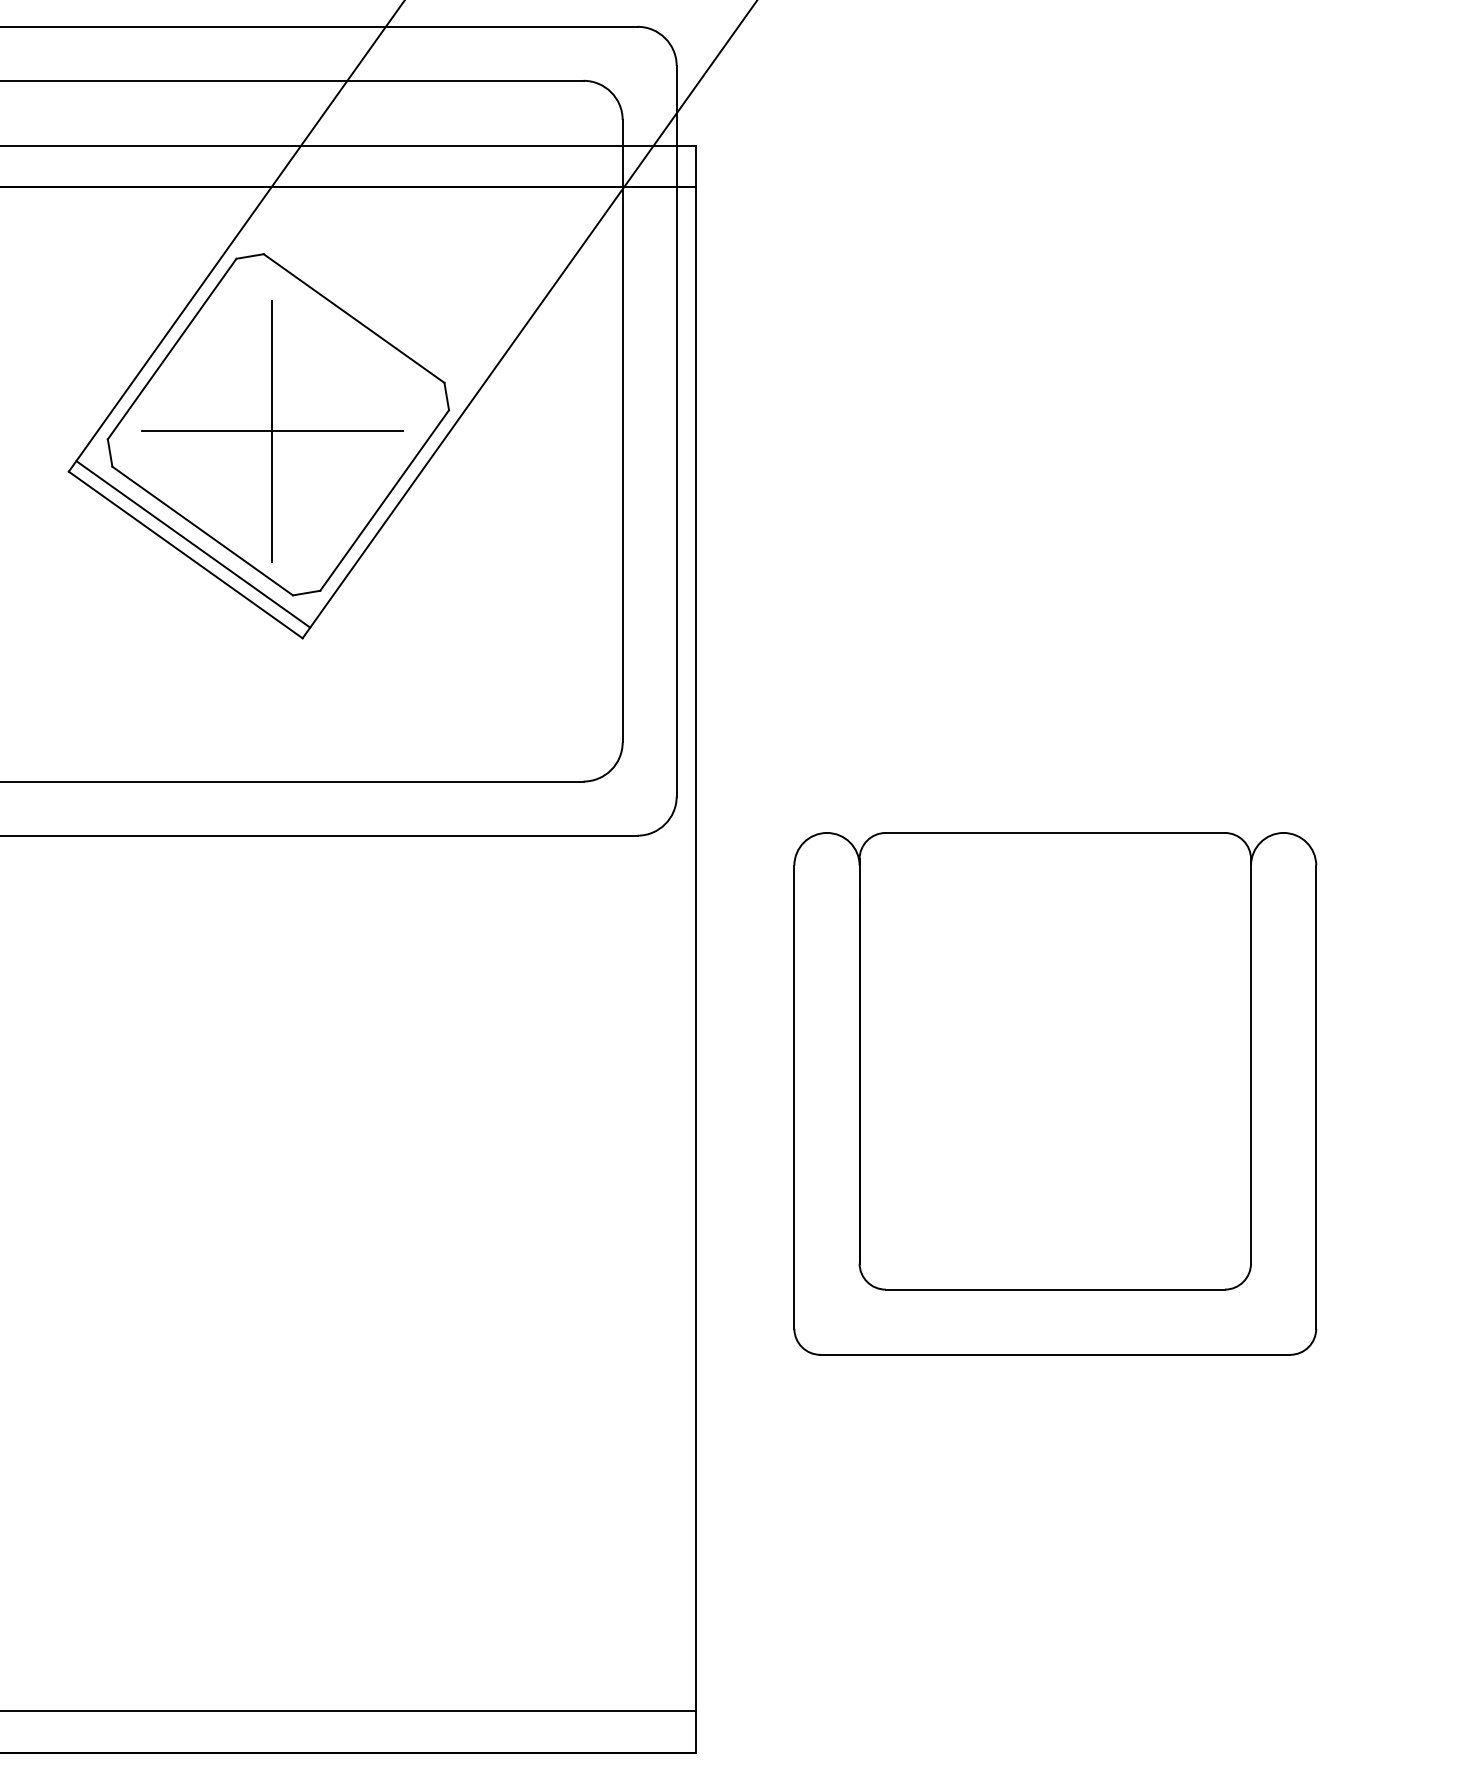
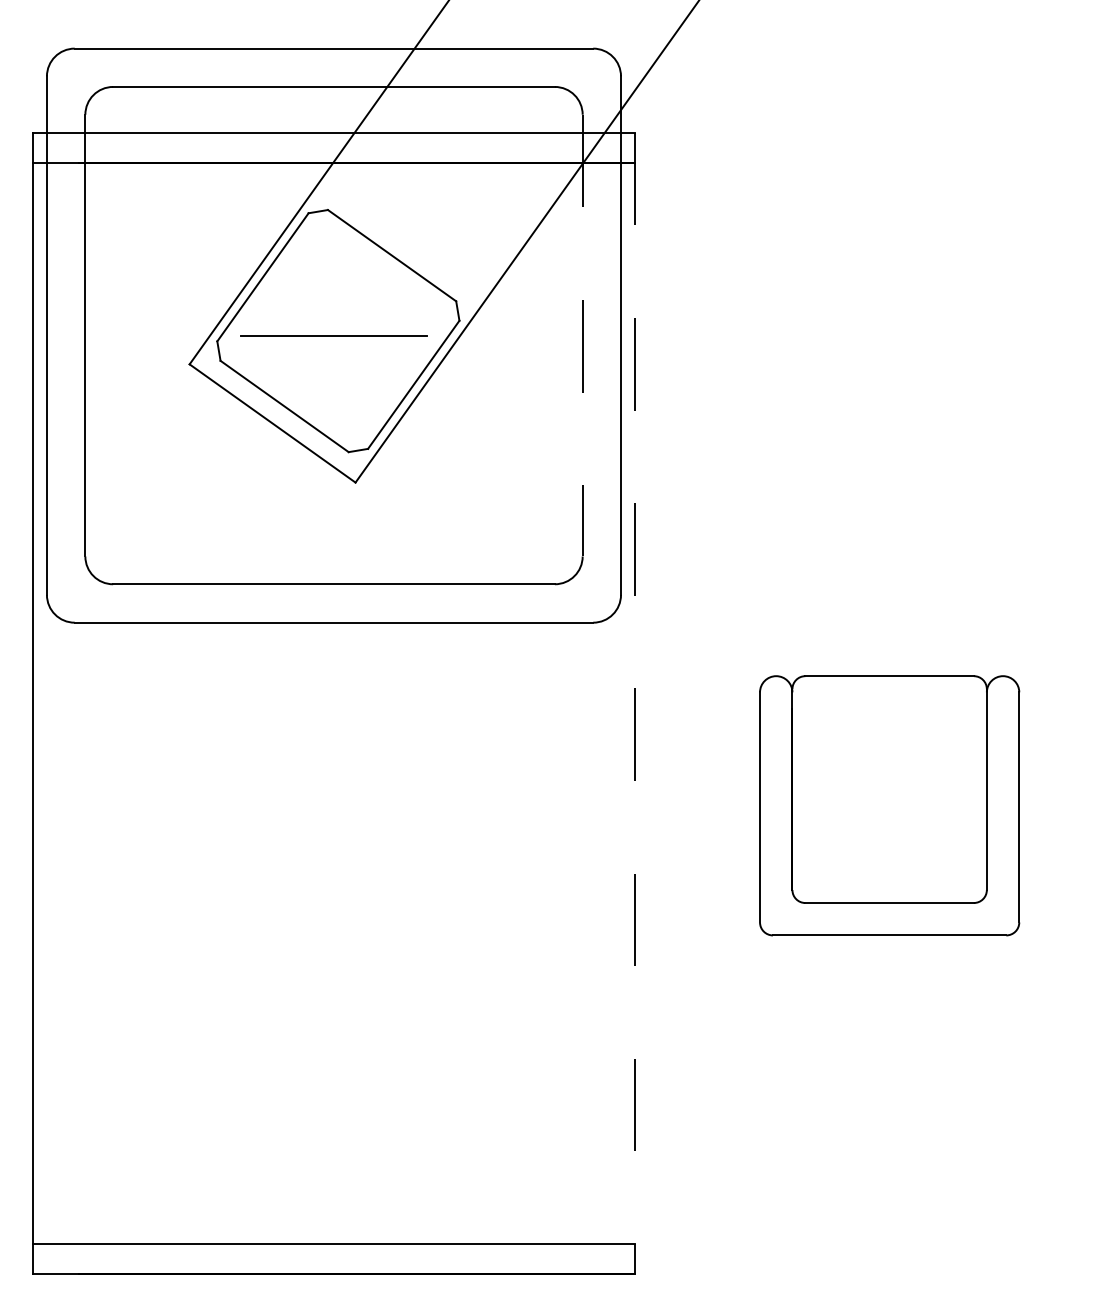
line: (271, 431) -> (333, 335), removed
line: (622, 431) -> (582, 335), solid -> dashed
line: (192, 543) -> (277, 415), removed
line: (695, 949) -> (634, 703), solid -> dashed
part: (1055, 1093) -> (889, 805), size x0.7

